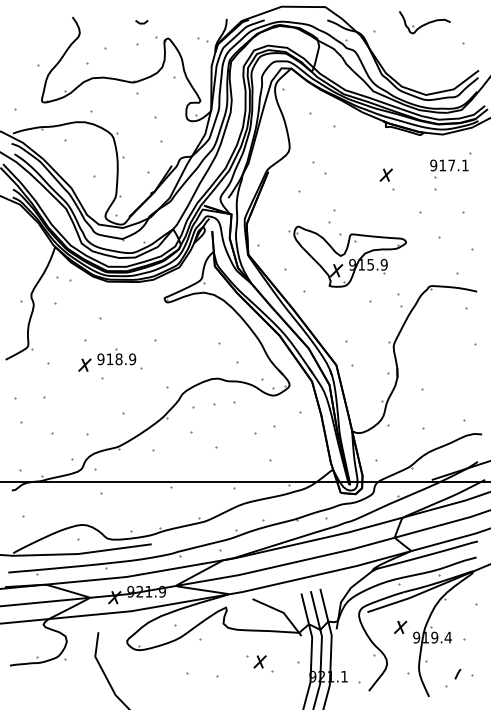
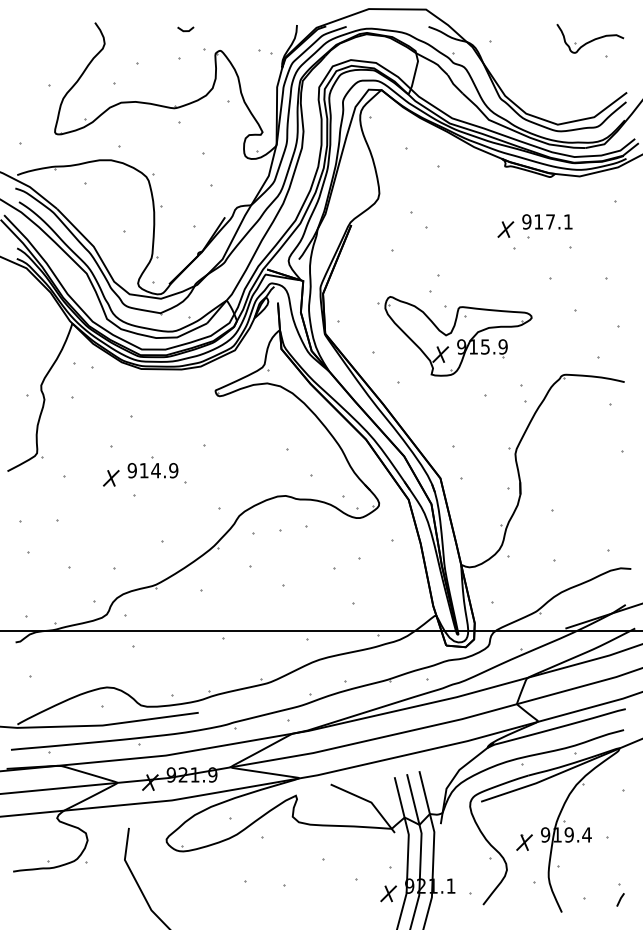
part: (425, 22) -> (590, 38), moved
part: (449, 168) -> (547, 226), moved
text: (118, 359) -> (155, 470), 918.9 -> 914.9
part: (400, 627) -> (524, 842), moved
part: (260, 661) -> (388, 893), moved
line: (457, 673) -> (620, 899), moved

